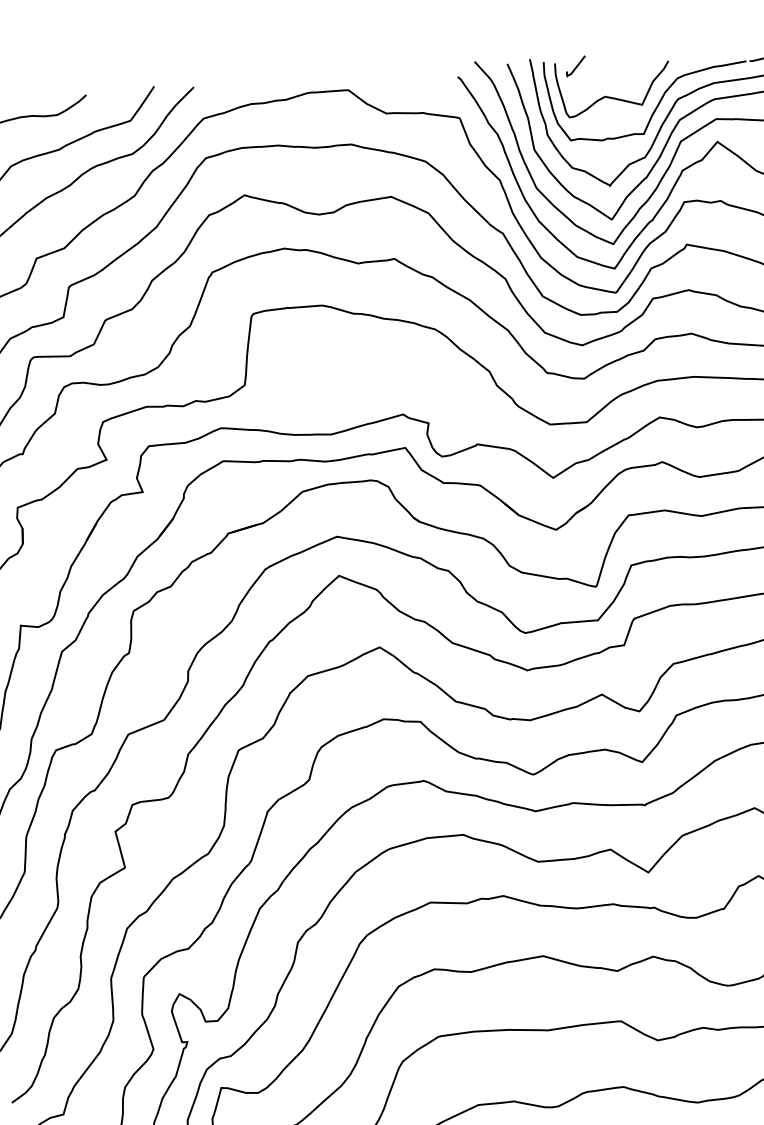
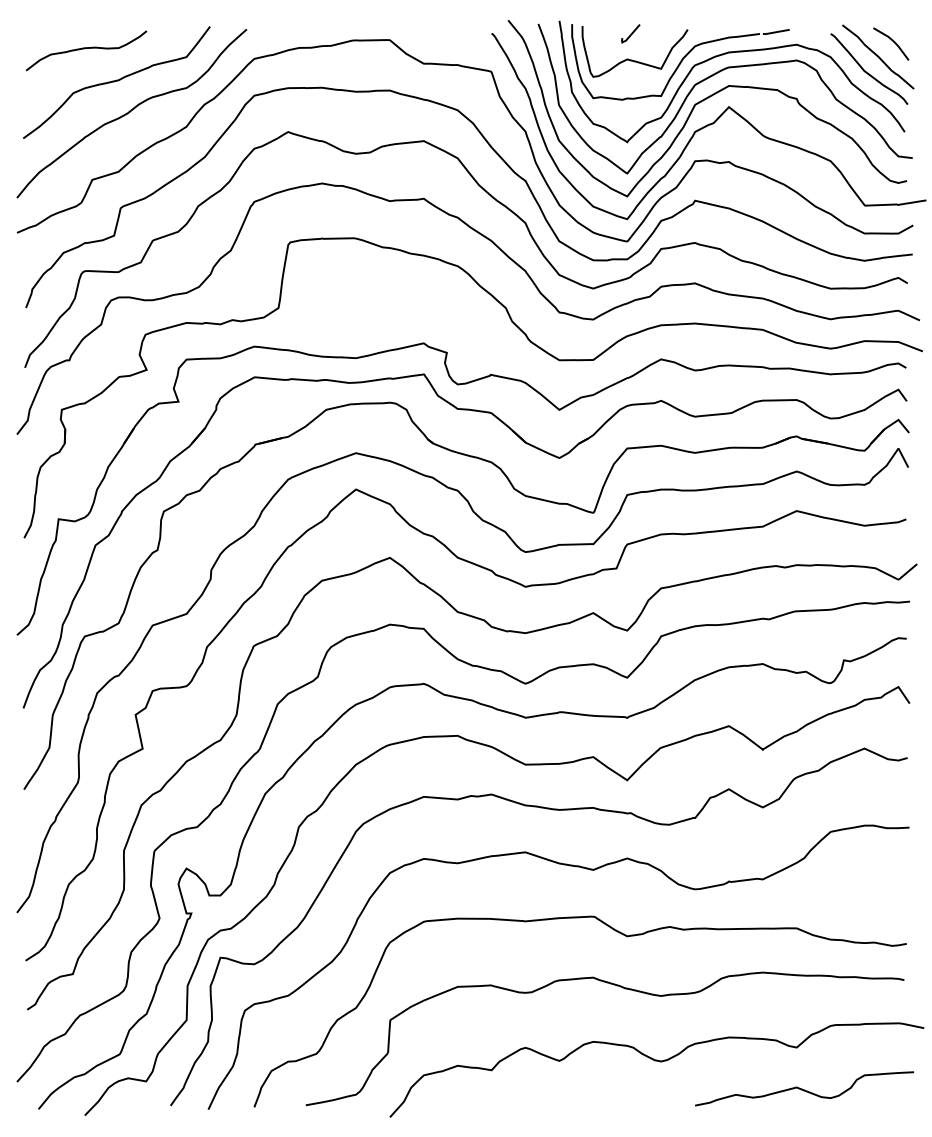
curve: (575, 66) -> (630, 33), moved

